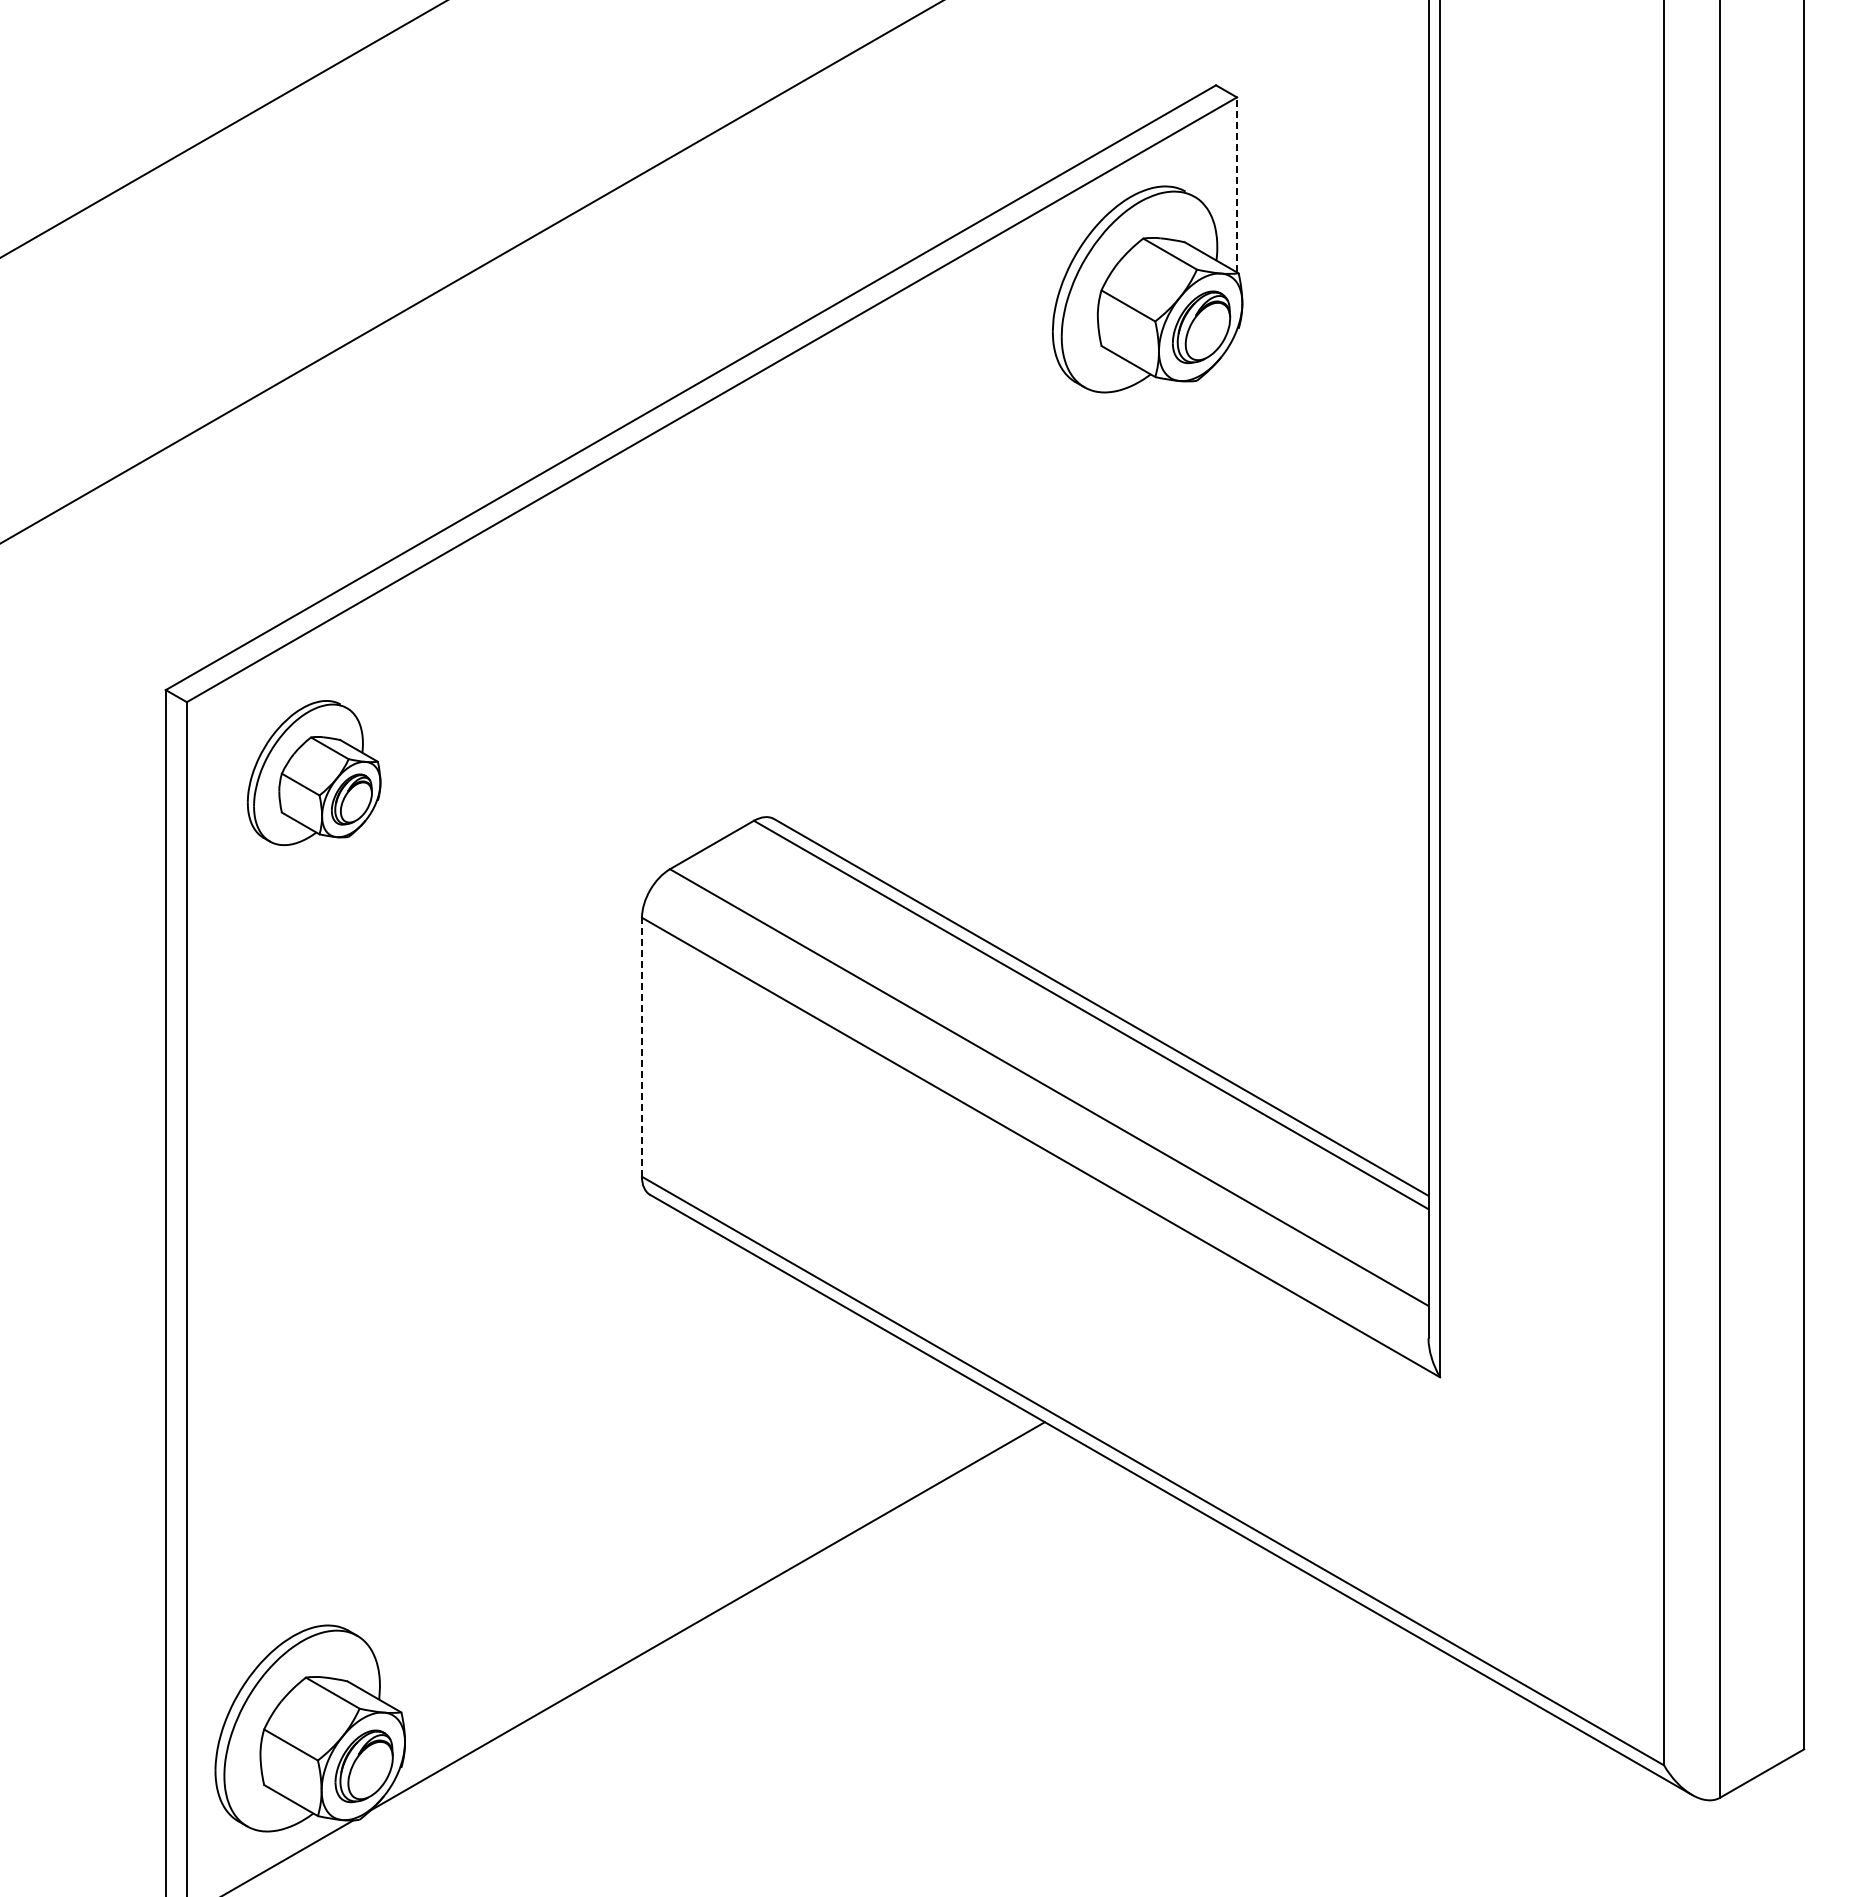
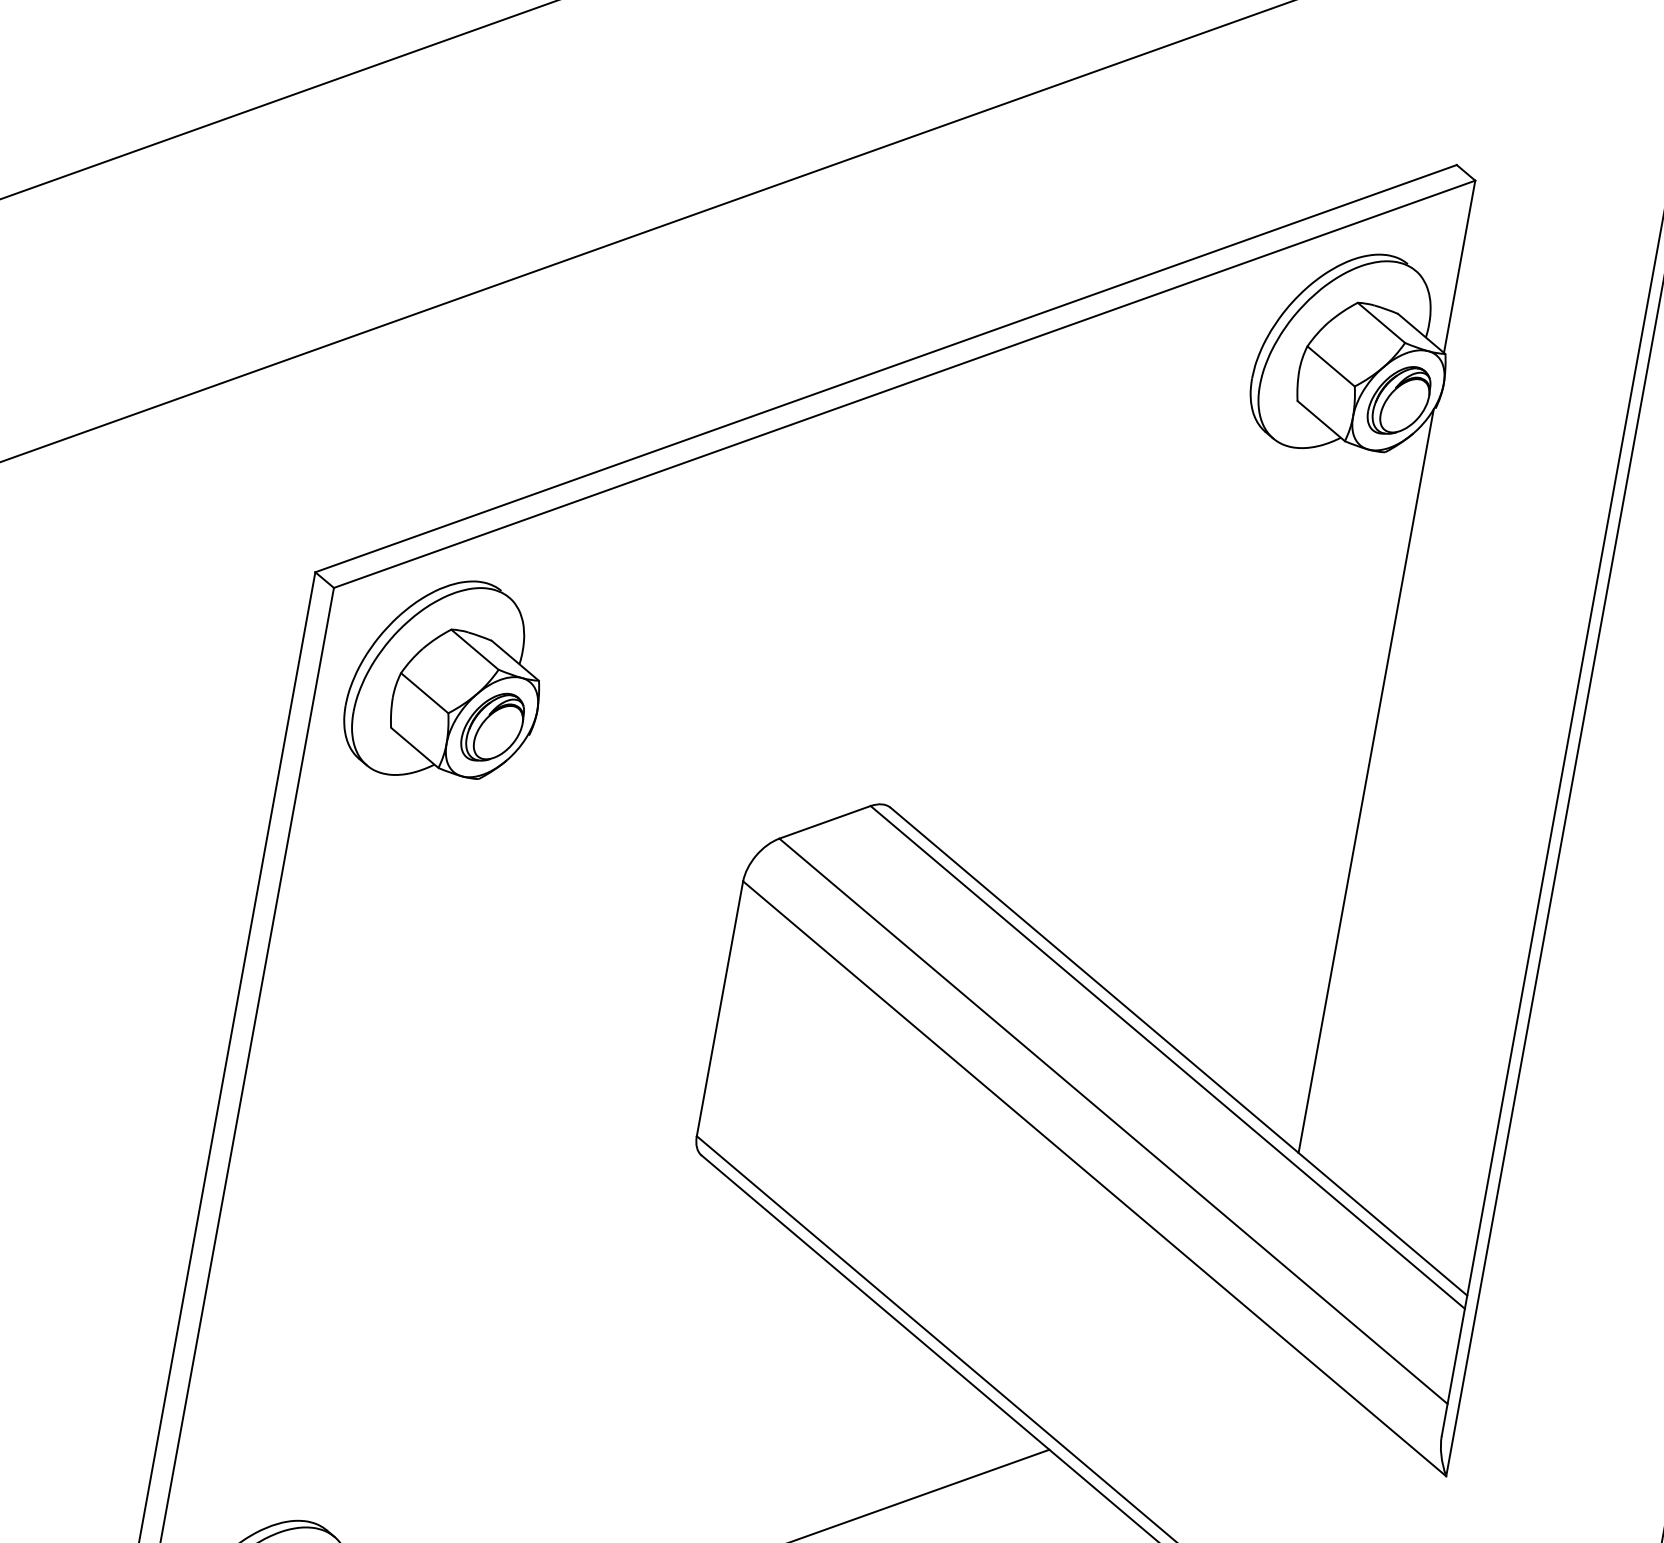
line: (1237, 184) -> (1460, 266), dashed -> solid
line: (1237, 707) -> (1366, 781), added
part: (313, 772) -> (445, 679), size x1.43
line: (641, 1047) -> (719, 1008), dashed -> solid

